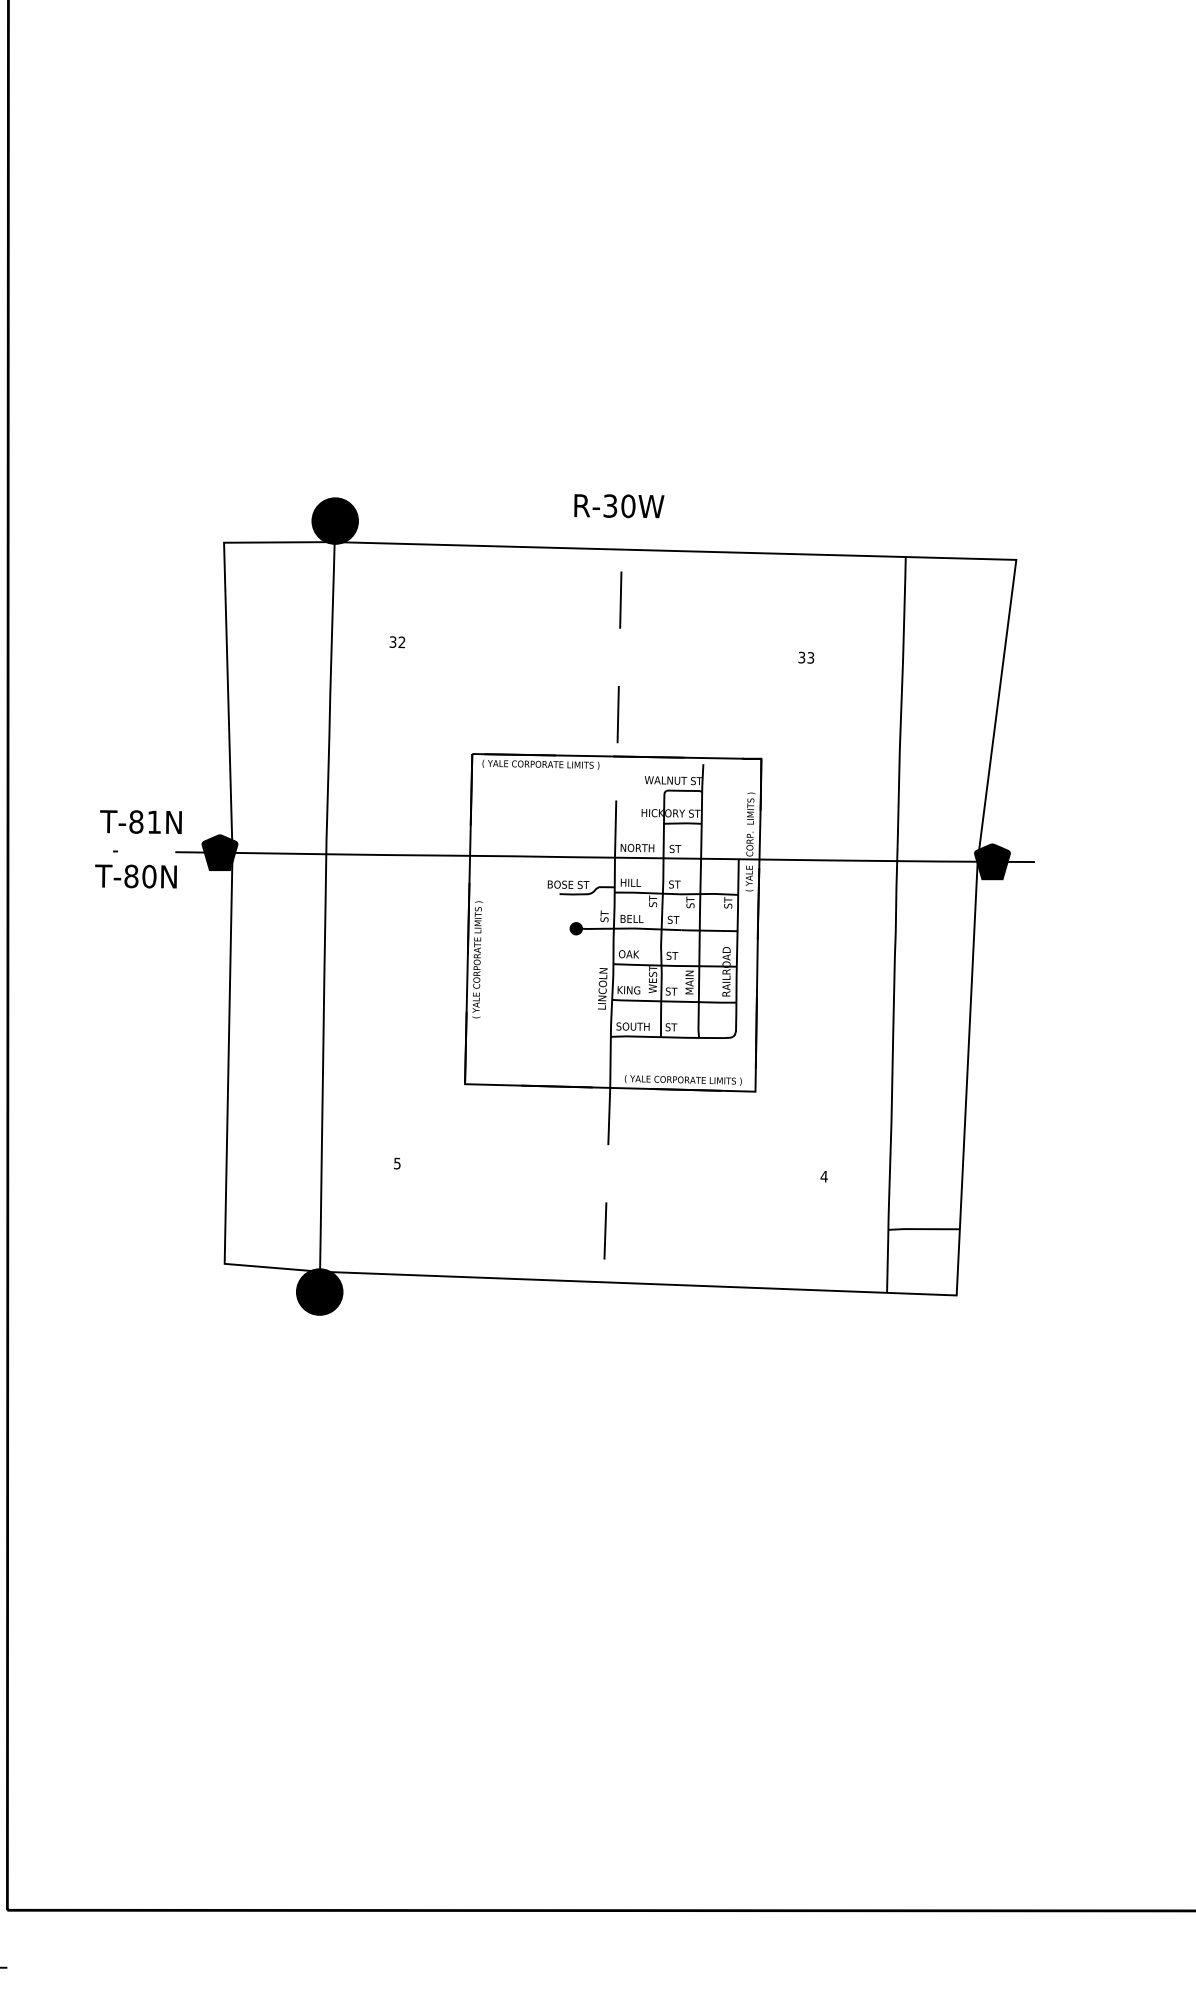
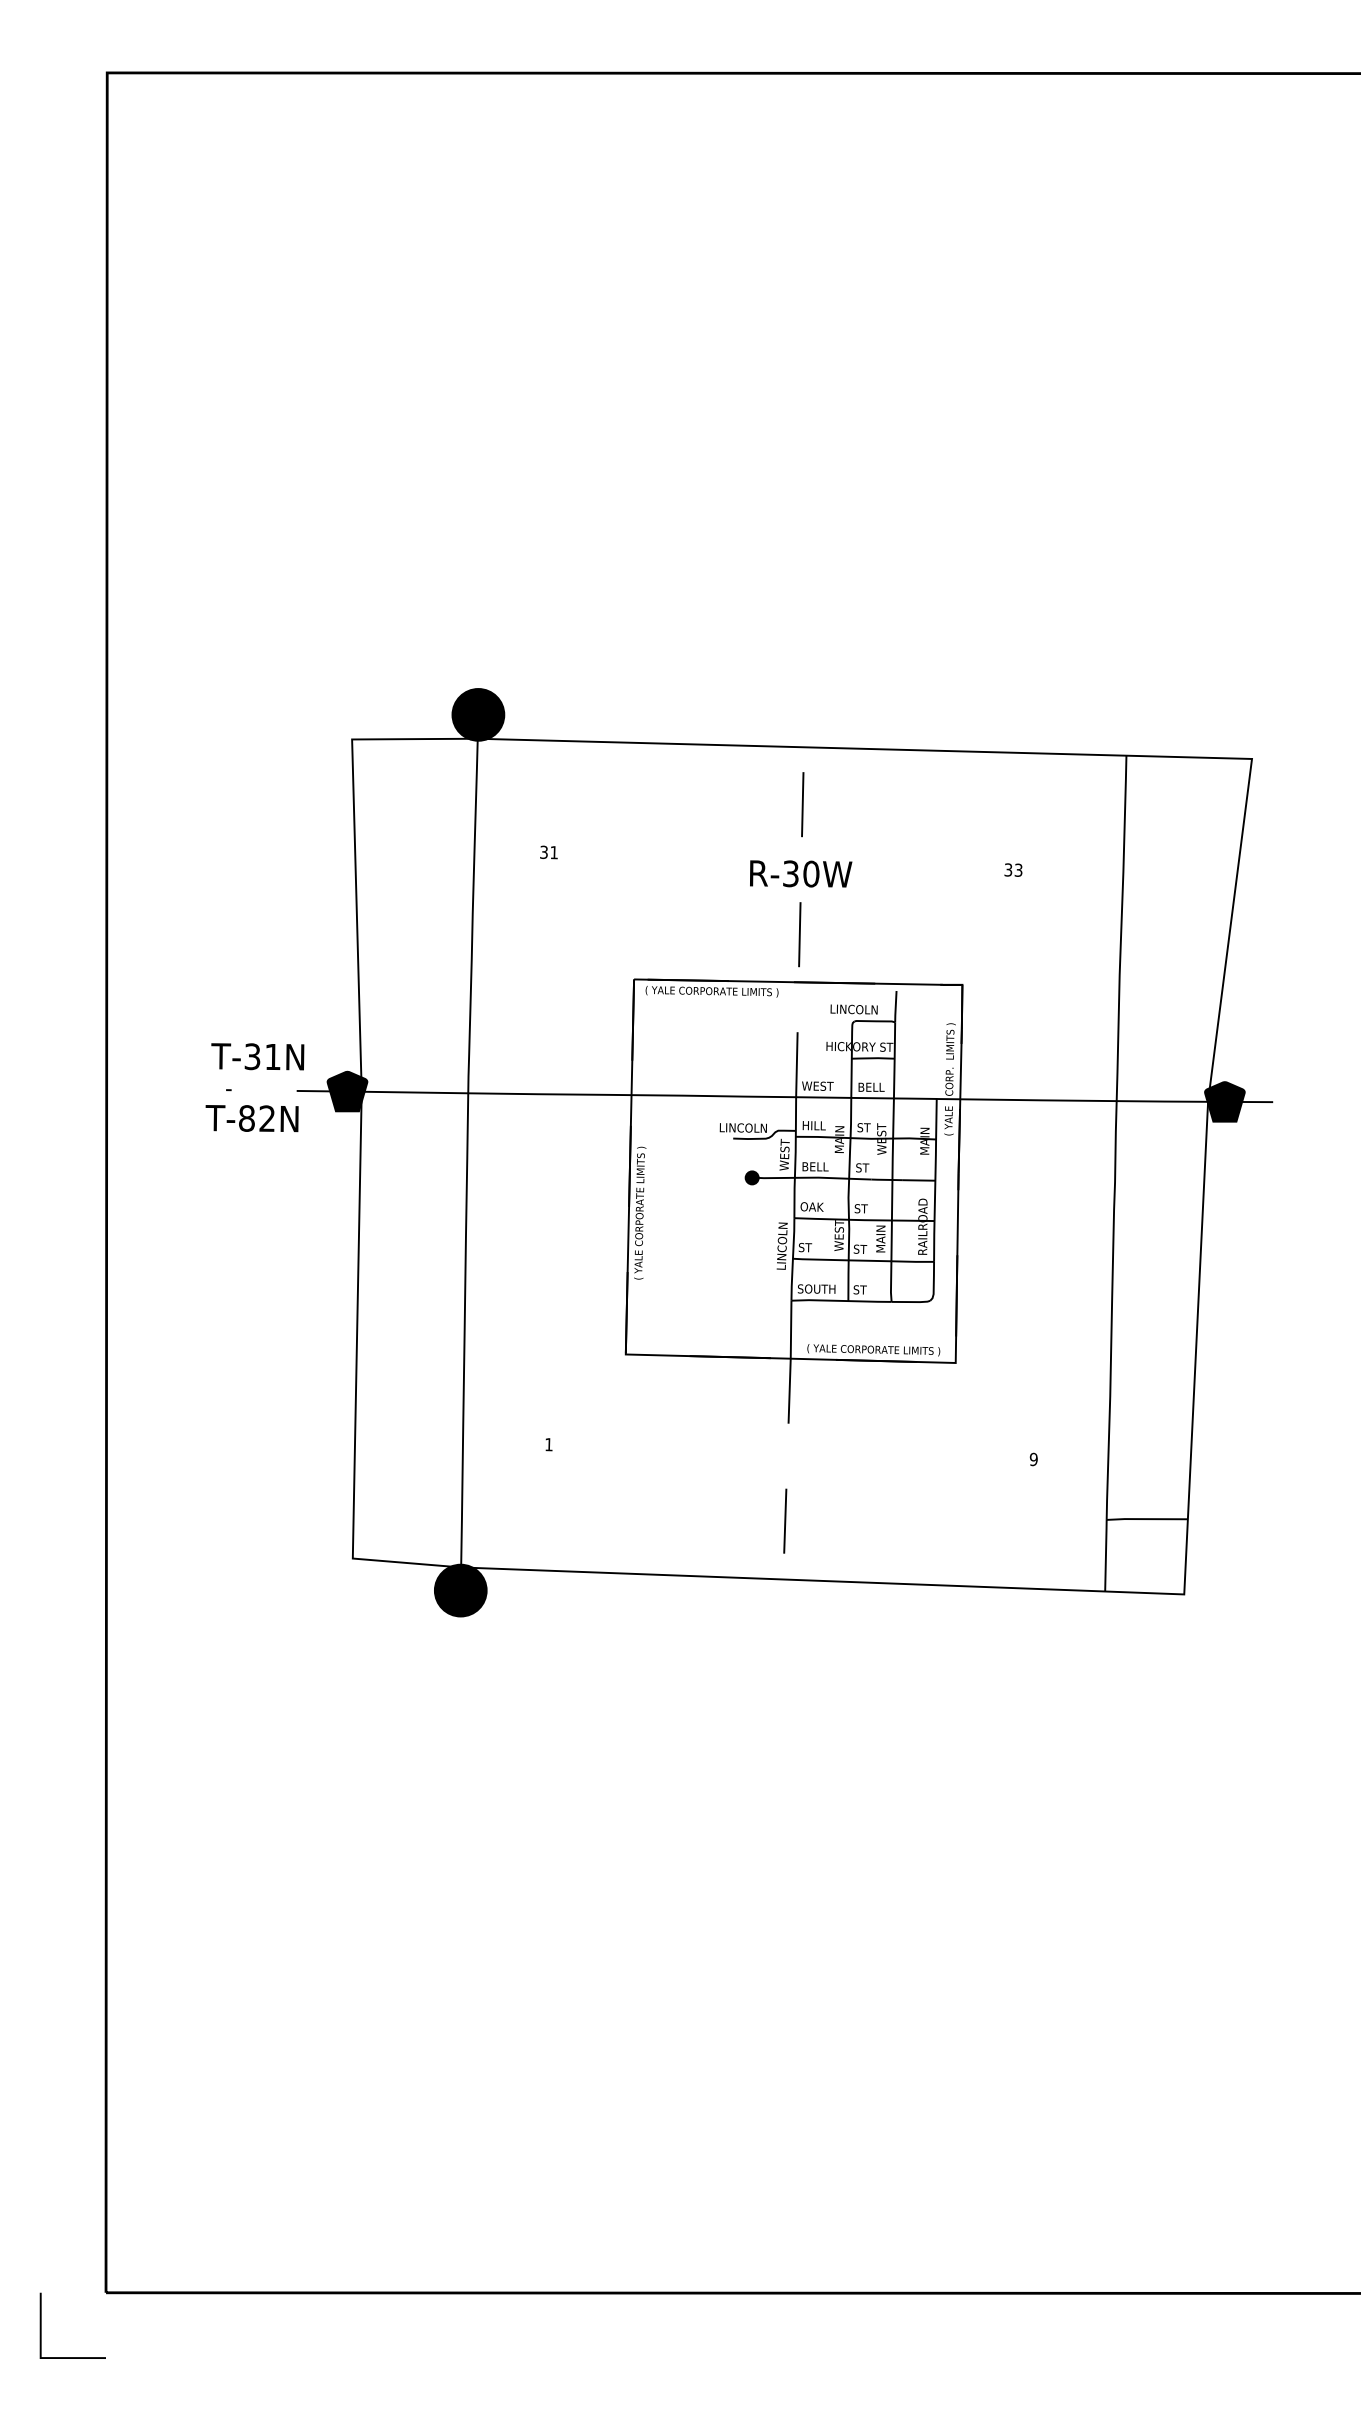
text: (619, 505) -> (801, 873), moved
text: (401, 642) -> (553, 852), 32 -> 31
text: (673, 780) -> (862, 1009), WALNUT ST -> LINCOLN
text: (136, 821) -> (252, 1056), T-81N -> T-31N
text: (637, 847) -> (821, 1085), NORTH -> WEST
text: (681, 848) -> (871, 1086), ST -> BELL
text: (149, 876) -> (267, 1118), T-80N -> T-82N
text: (569, 884) -> (744, 1127), BOSE ST -> LINCOLN
text: (653, 894) -> (839, 1139), ST -> MAIN
text: (690, 894) -> (881, 1138), ST -> WEST
text: (727, 895) -> (924, 1140), ST -> MAIN
text: (604, 908) -> (784, 1154), ST -> WEST
text: (628, 990) -> (811, 1247), KING -> ST
text: (396, 1163) -> (548, 1444), 5 -> 1
text: (823, 1176) -> (1033, 1459), 4 -> 9

